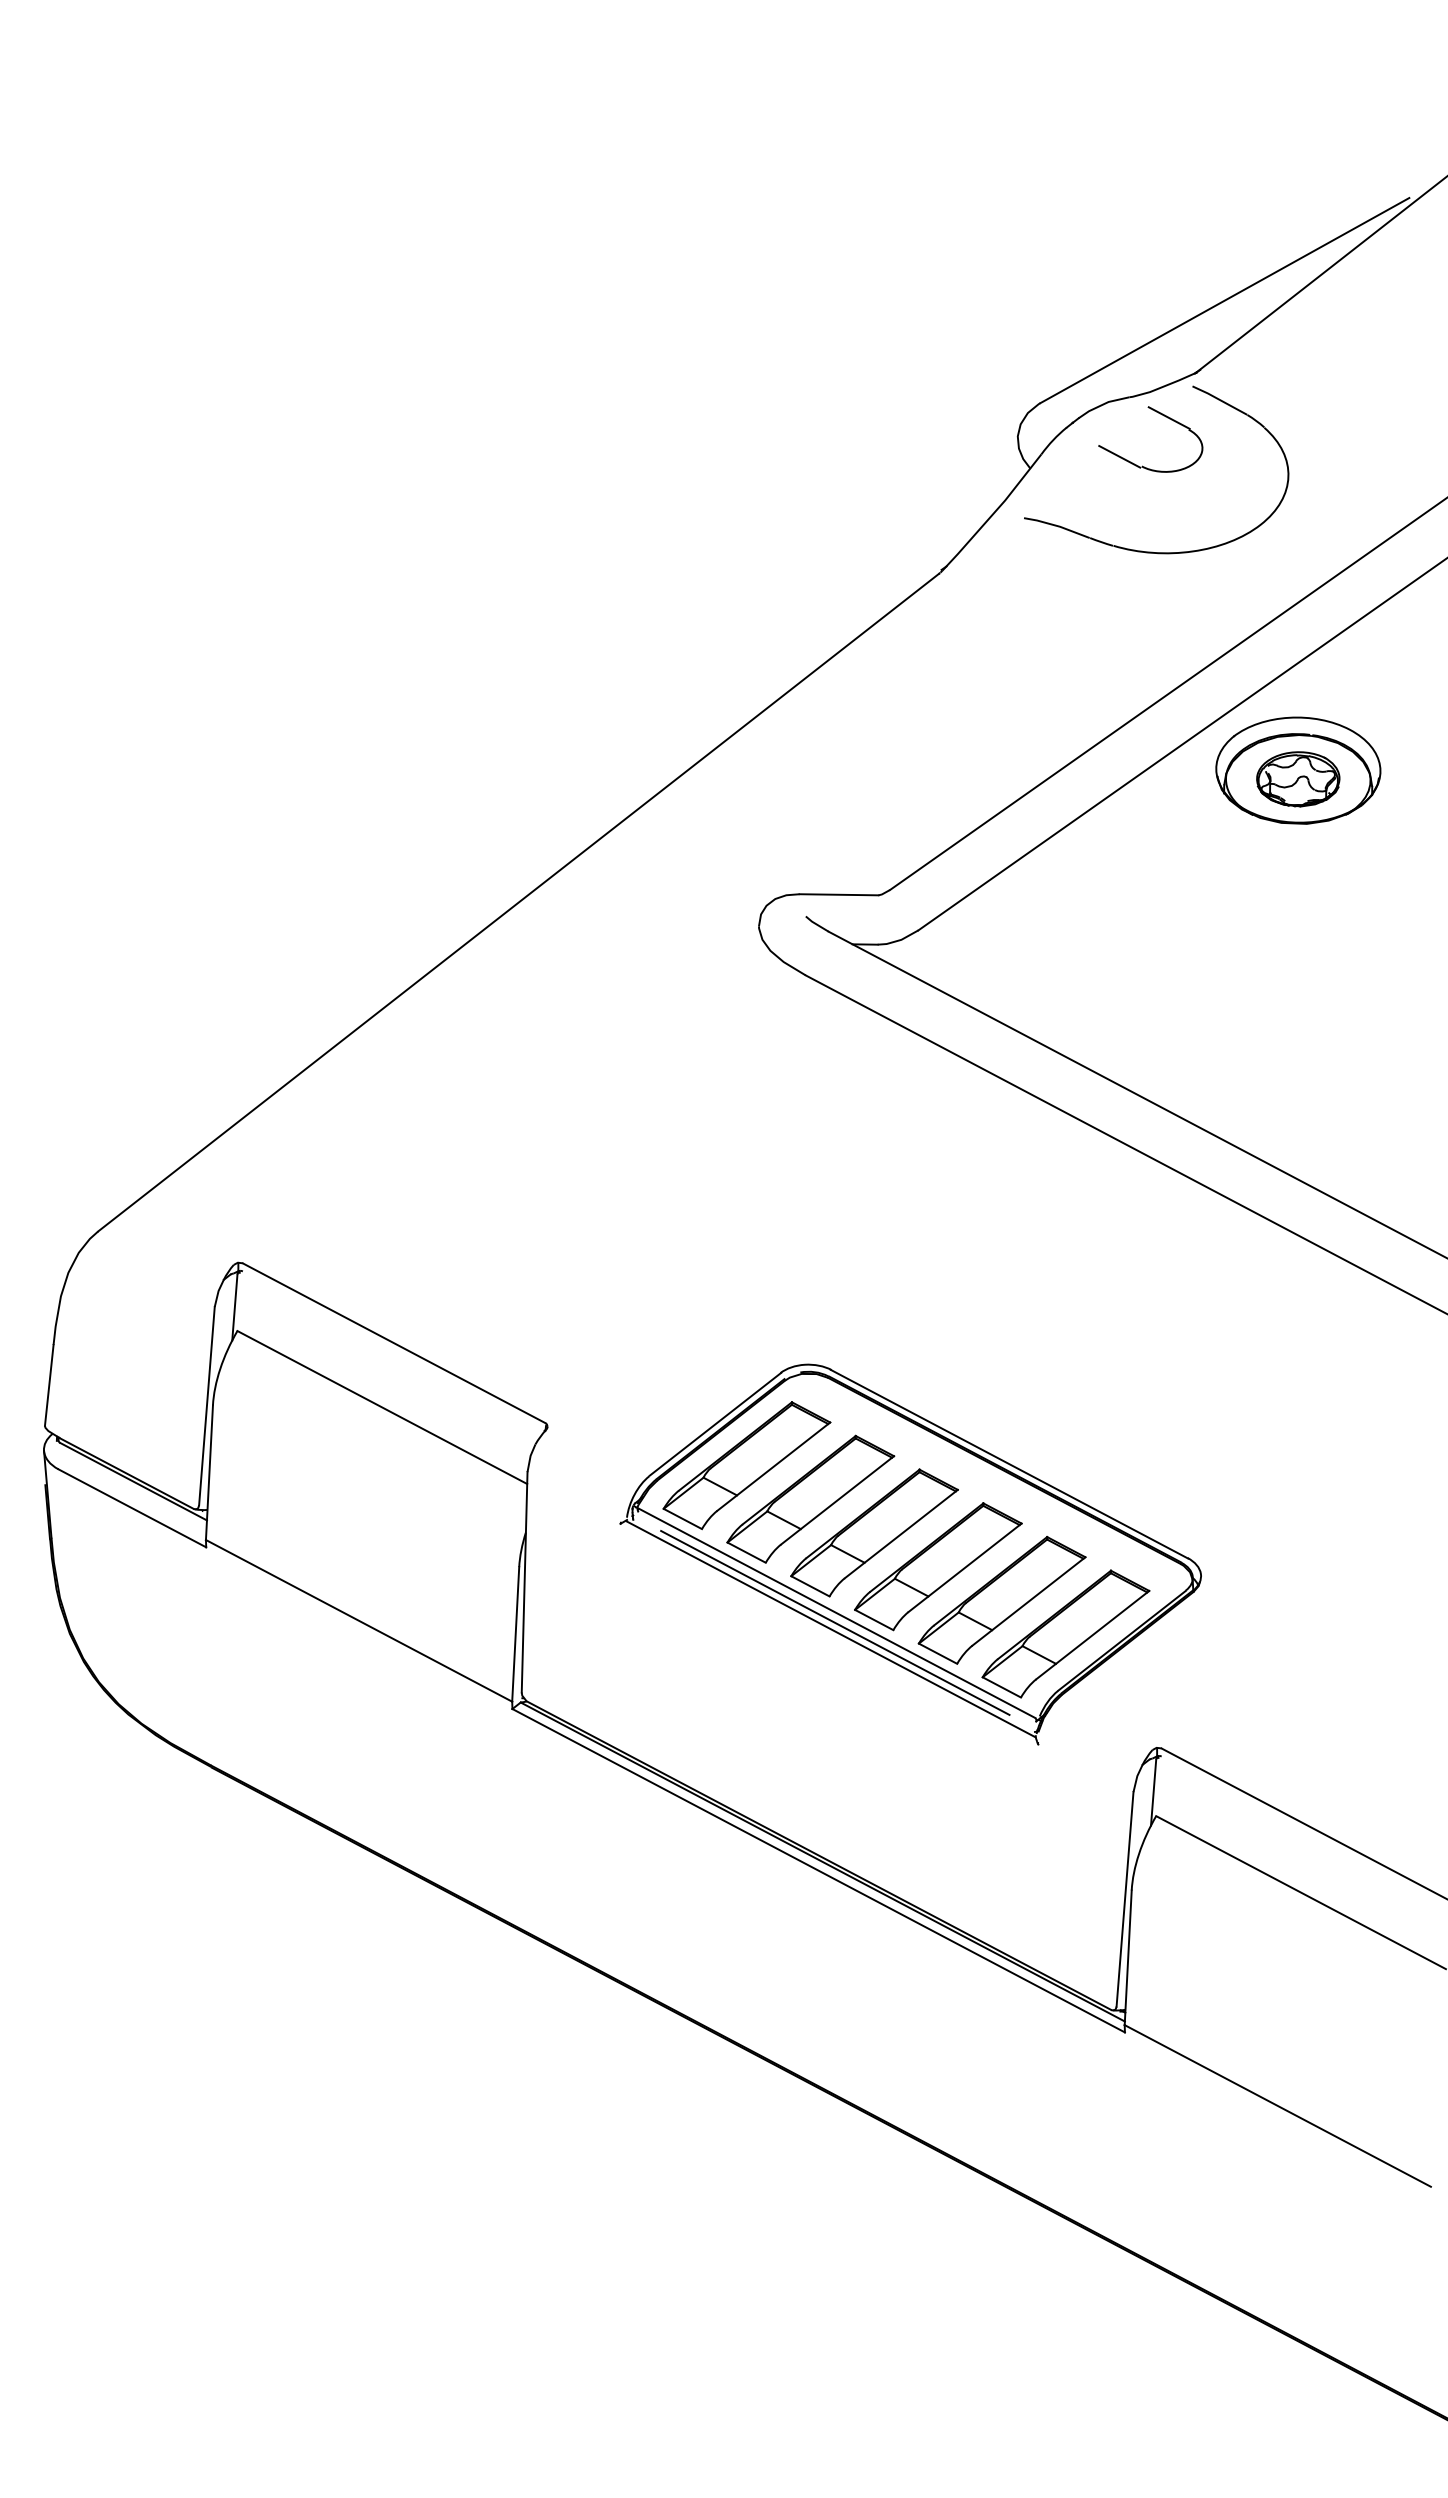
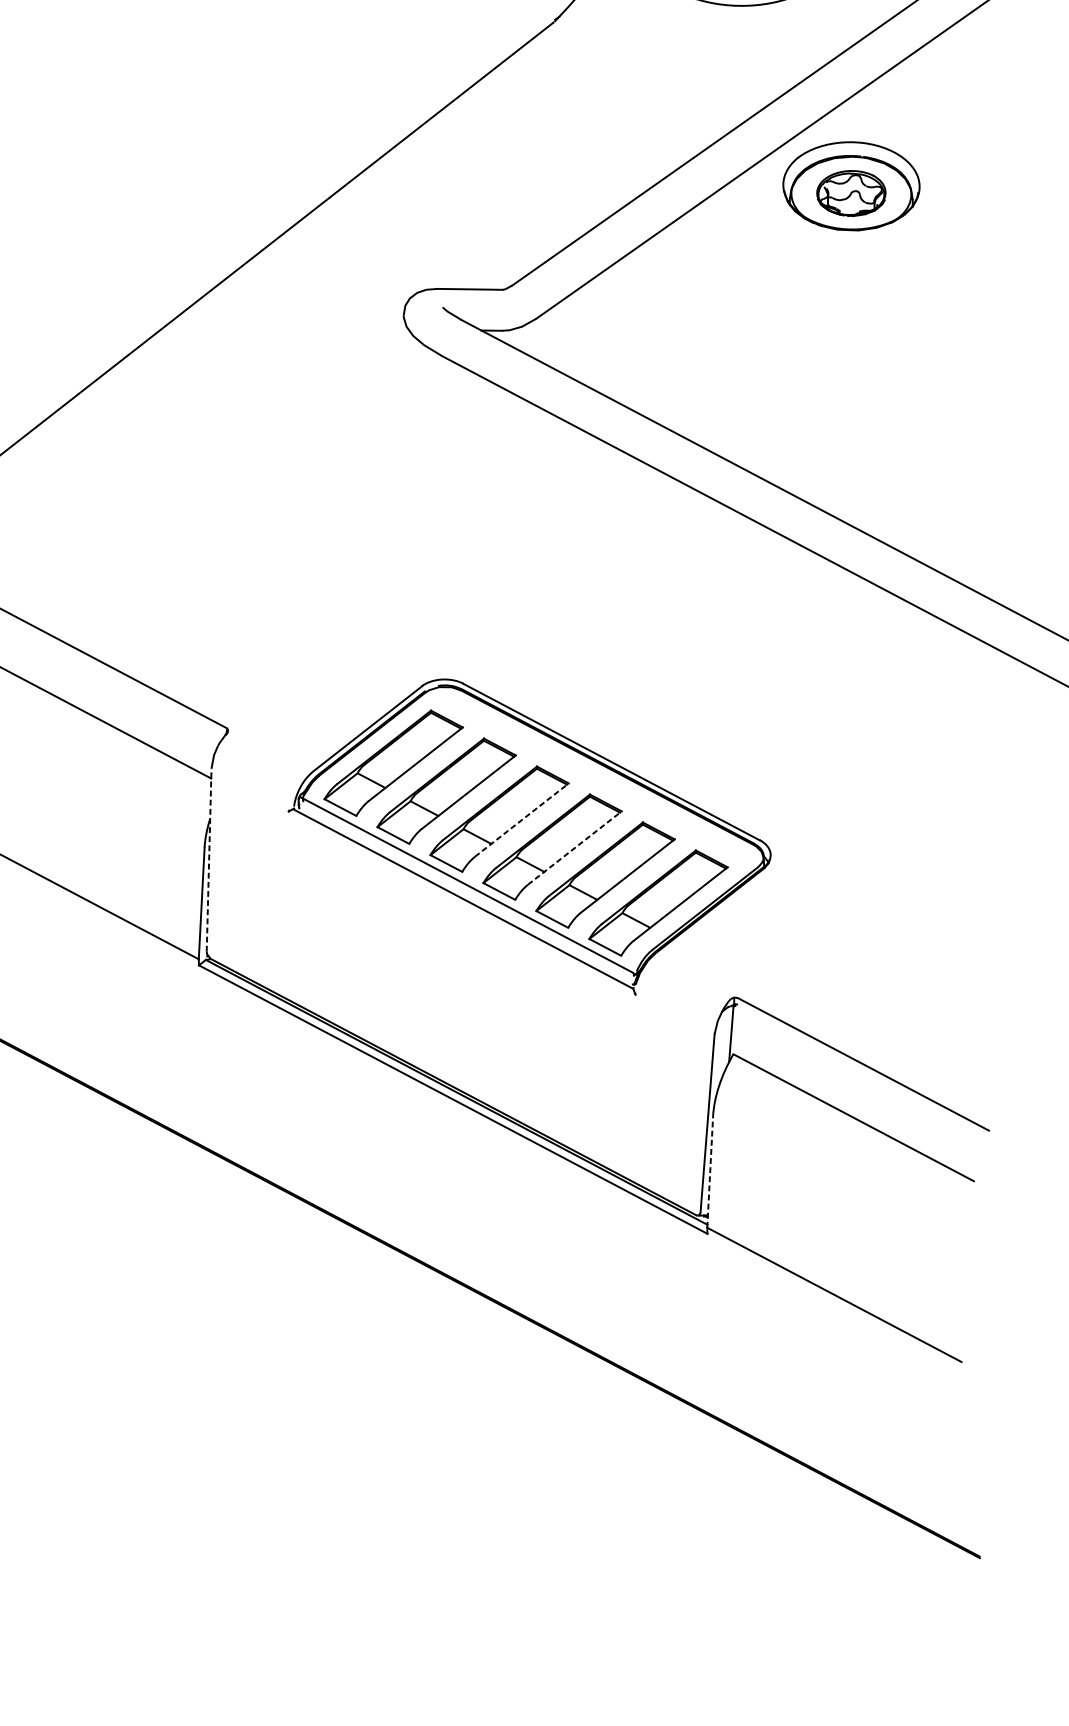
line: (901, 1534) -> (521, 820), solid -> dashed
line: (965, 1567) -> (575, 847), solid -> dashed
line: (524, 1581) -> (209, 859), solid -> dashed
line: (835, 1622) -> (467, 893), removed
line: (1128, 1957) -> (710, 1171), solid -> dashed

